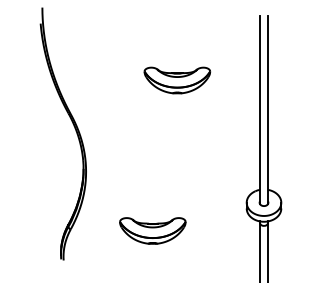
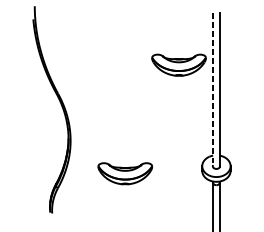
part: (177, 80) -> (179, 65), moved
line: (260, 110) -> (213, 90), solid -> dashed
part: (152, 230) -> (125, 173), moved

